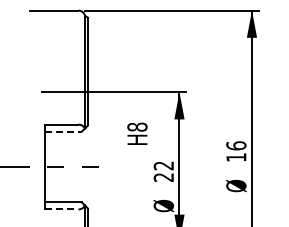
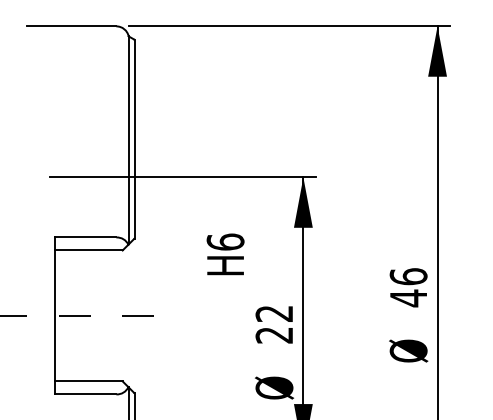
text: (137, 126) -> (225, 240), H8 -> H6
line: (64, 131) -> (90, 250), dashed -> solid
text: (236, 157) -> (408, 298), 16 -> 46
line: (62, 209) -> (86, 394), dashed -> solid

